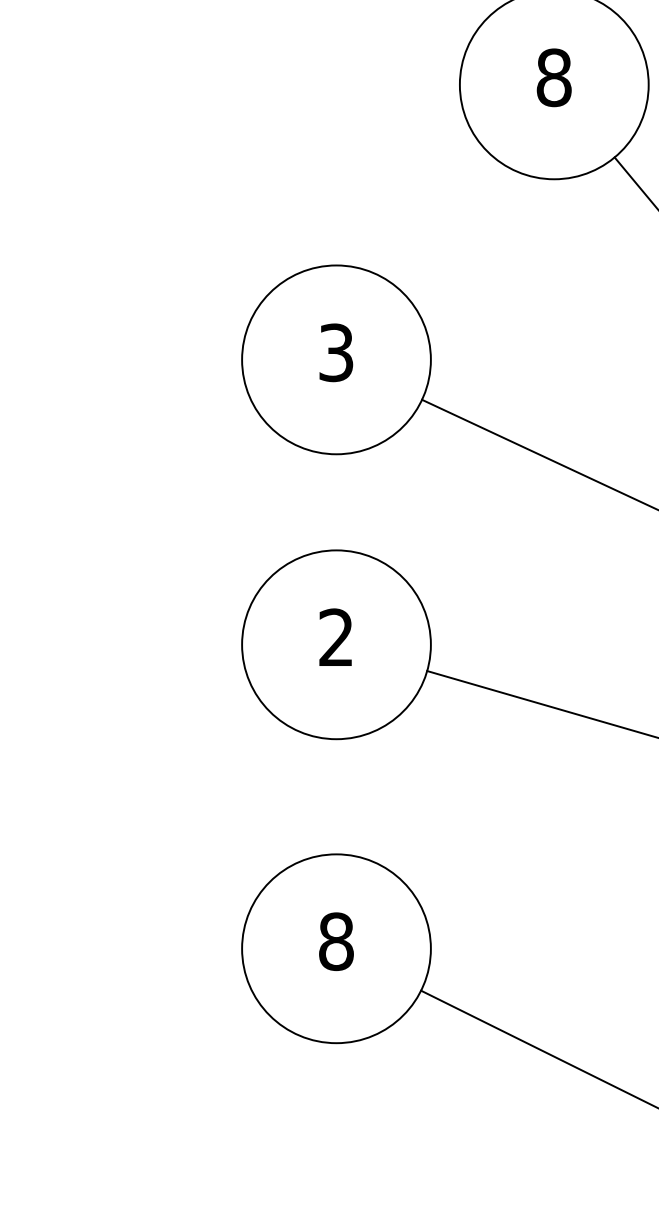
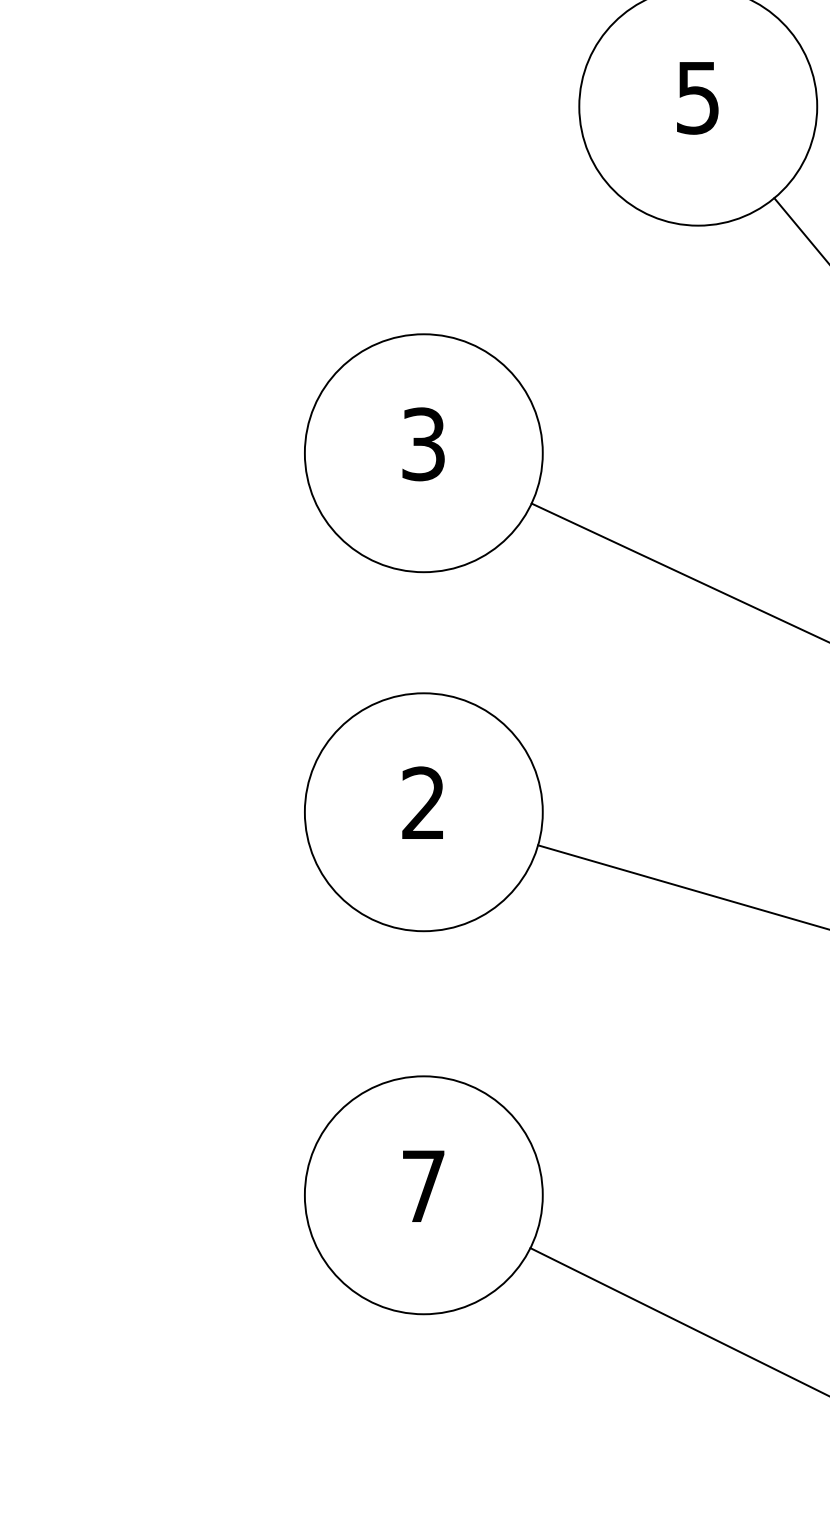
text: (554, 77) -> (698, 97), 8 -> 5
text: (336, 941) -> (423, 1186), 8 -> 7

